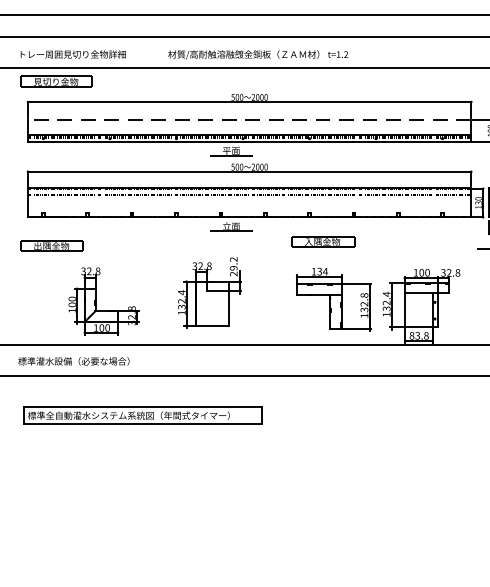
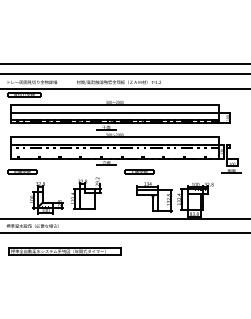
line: (248, 118) -> (114, 112), dashed -> solid
part: (323, 240) -> (139, 171), moved
part: (210, 291) -> (86, 193), moved

